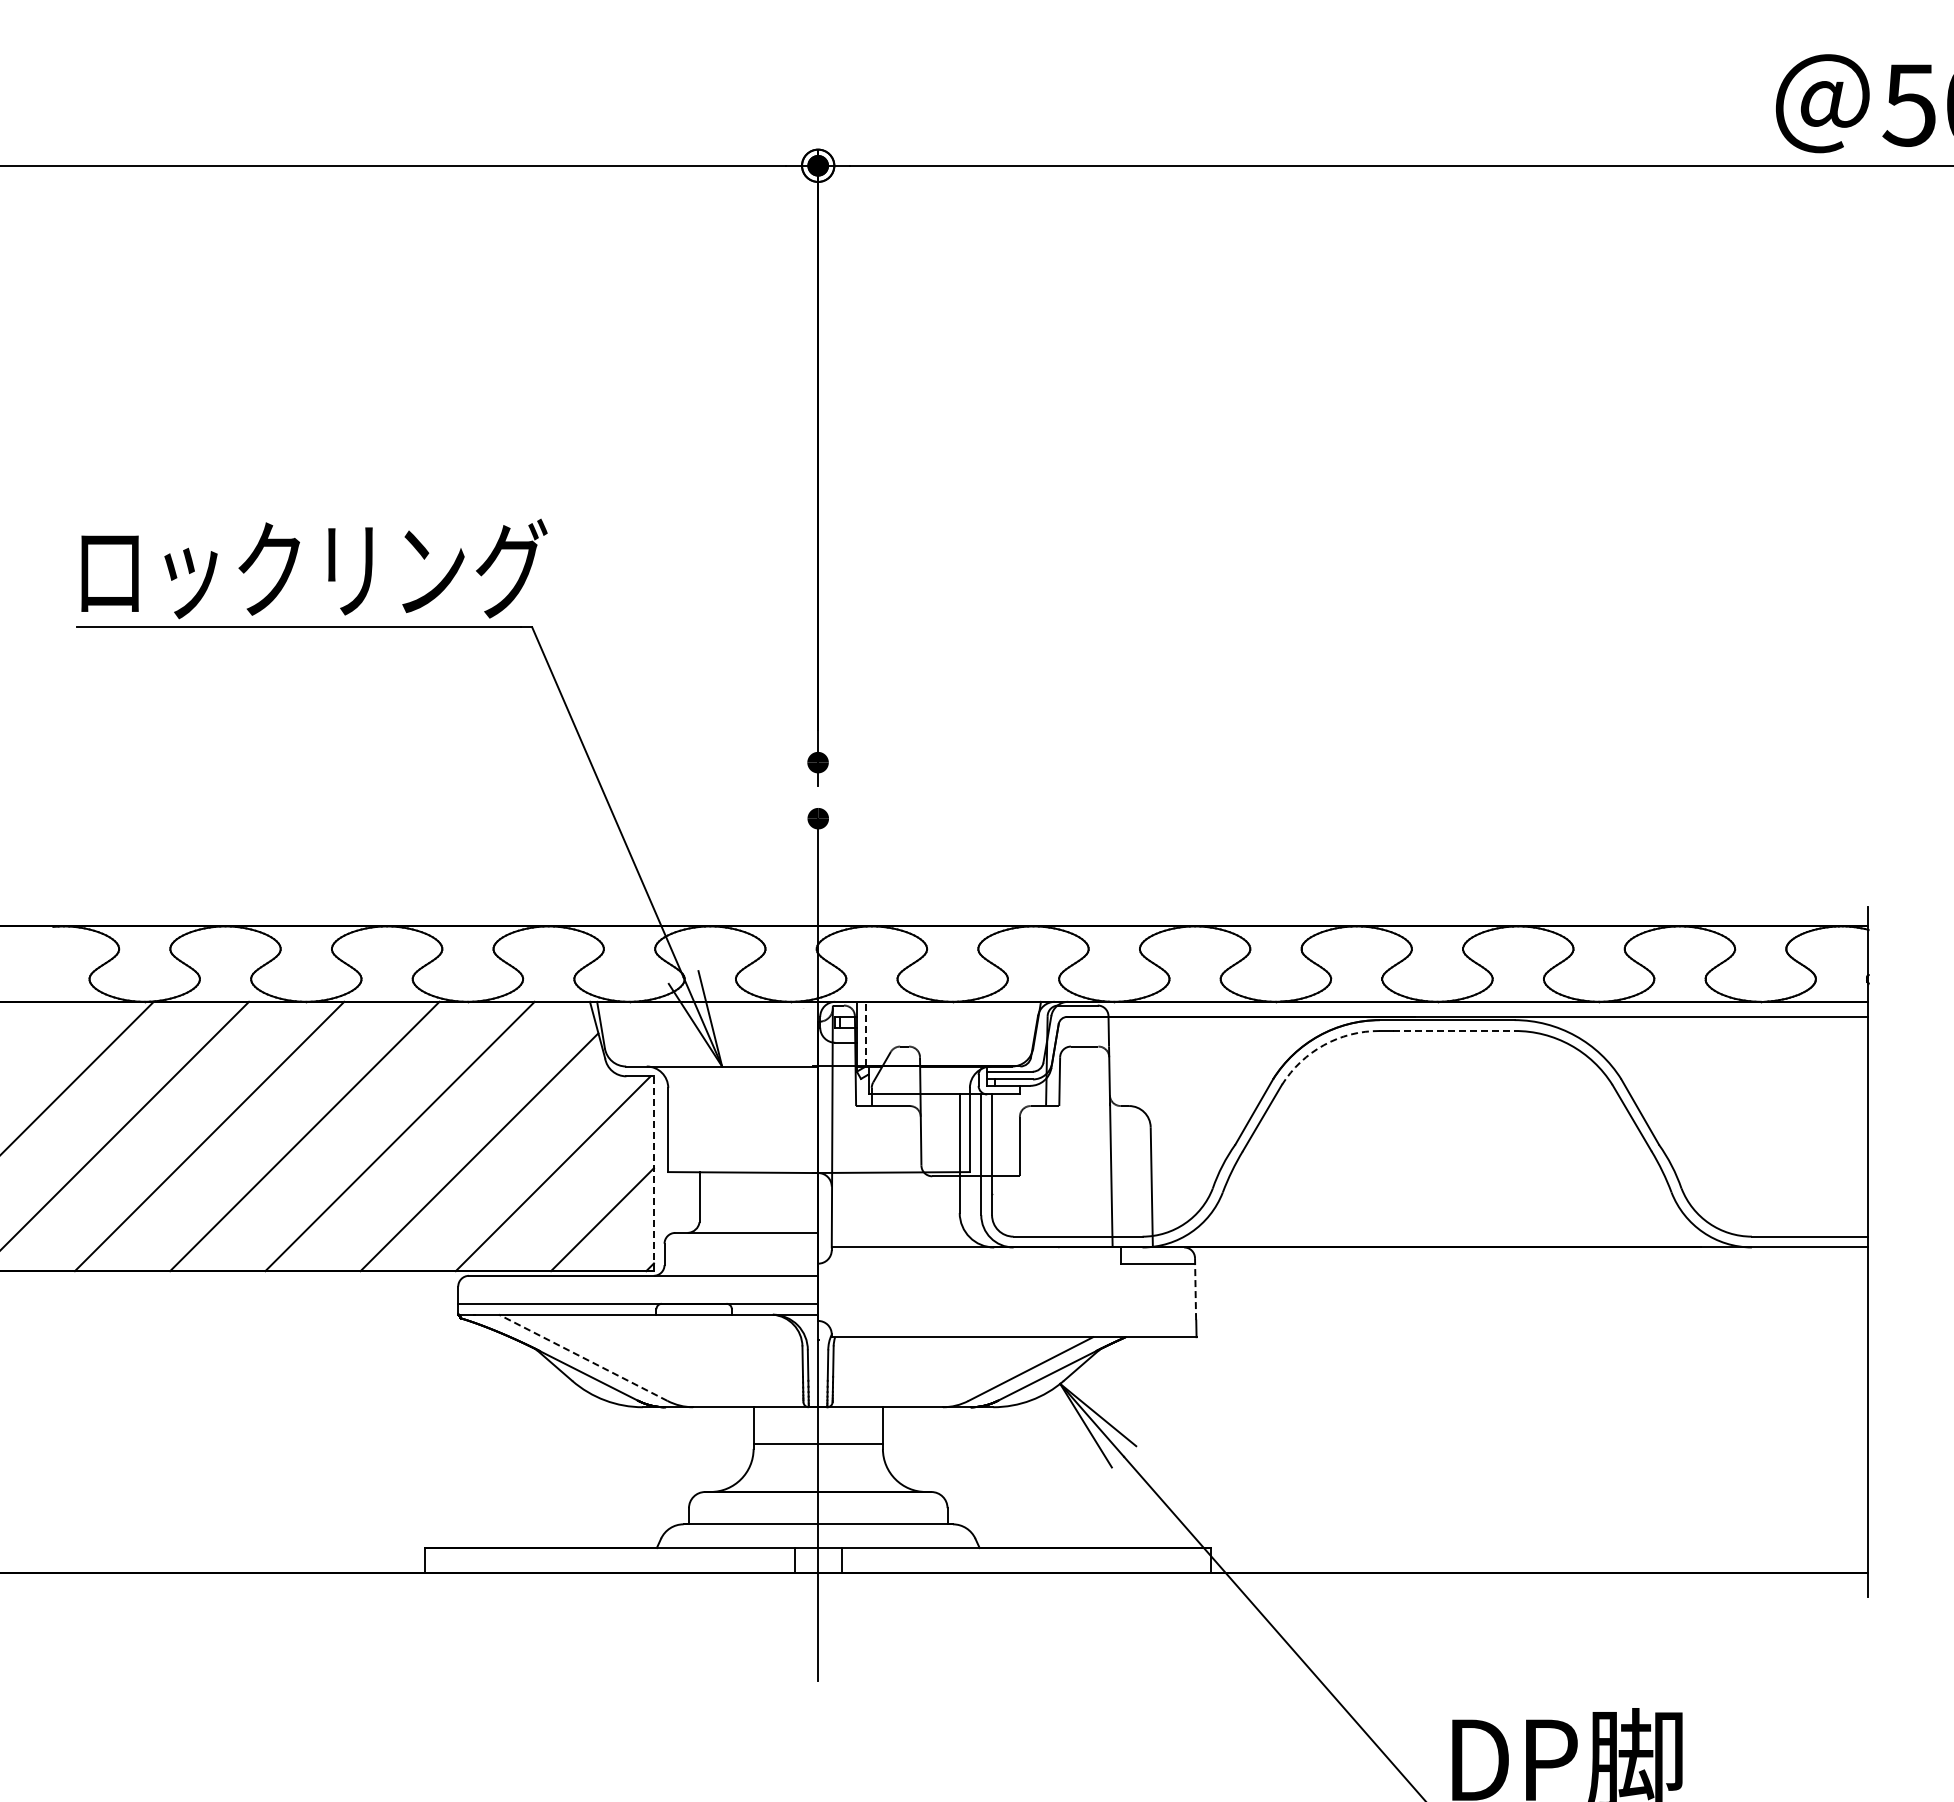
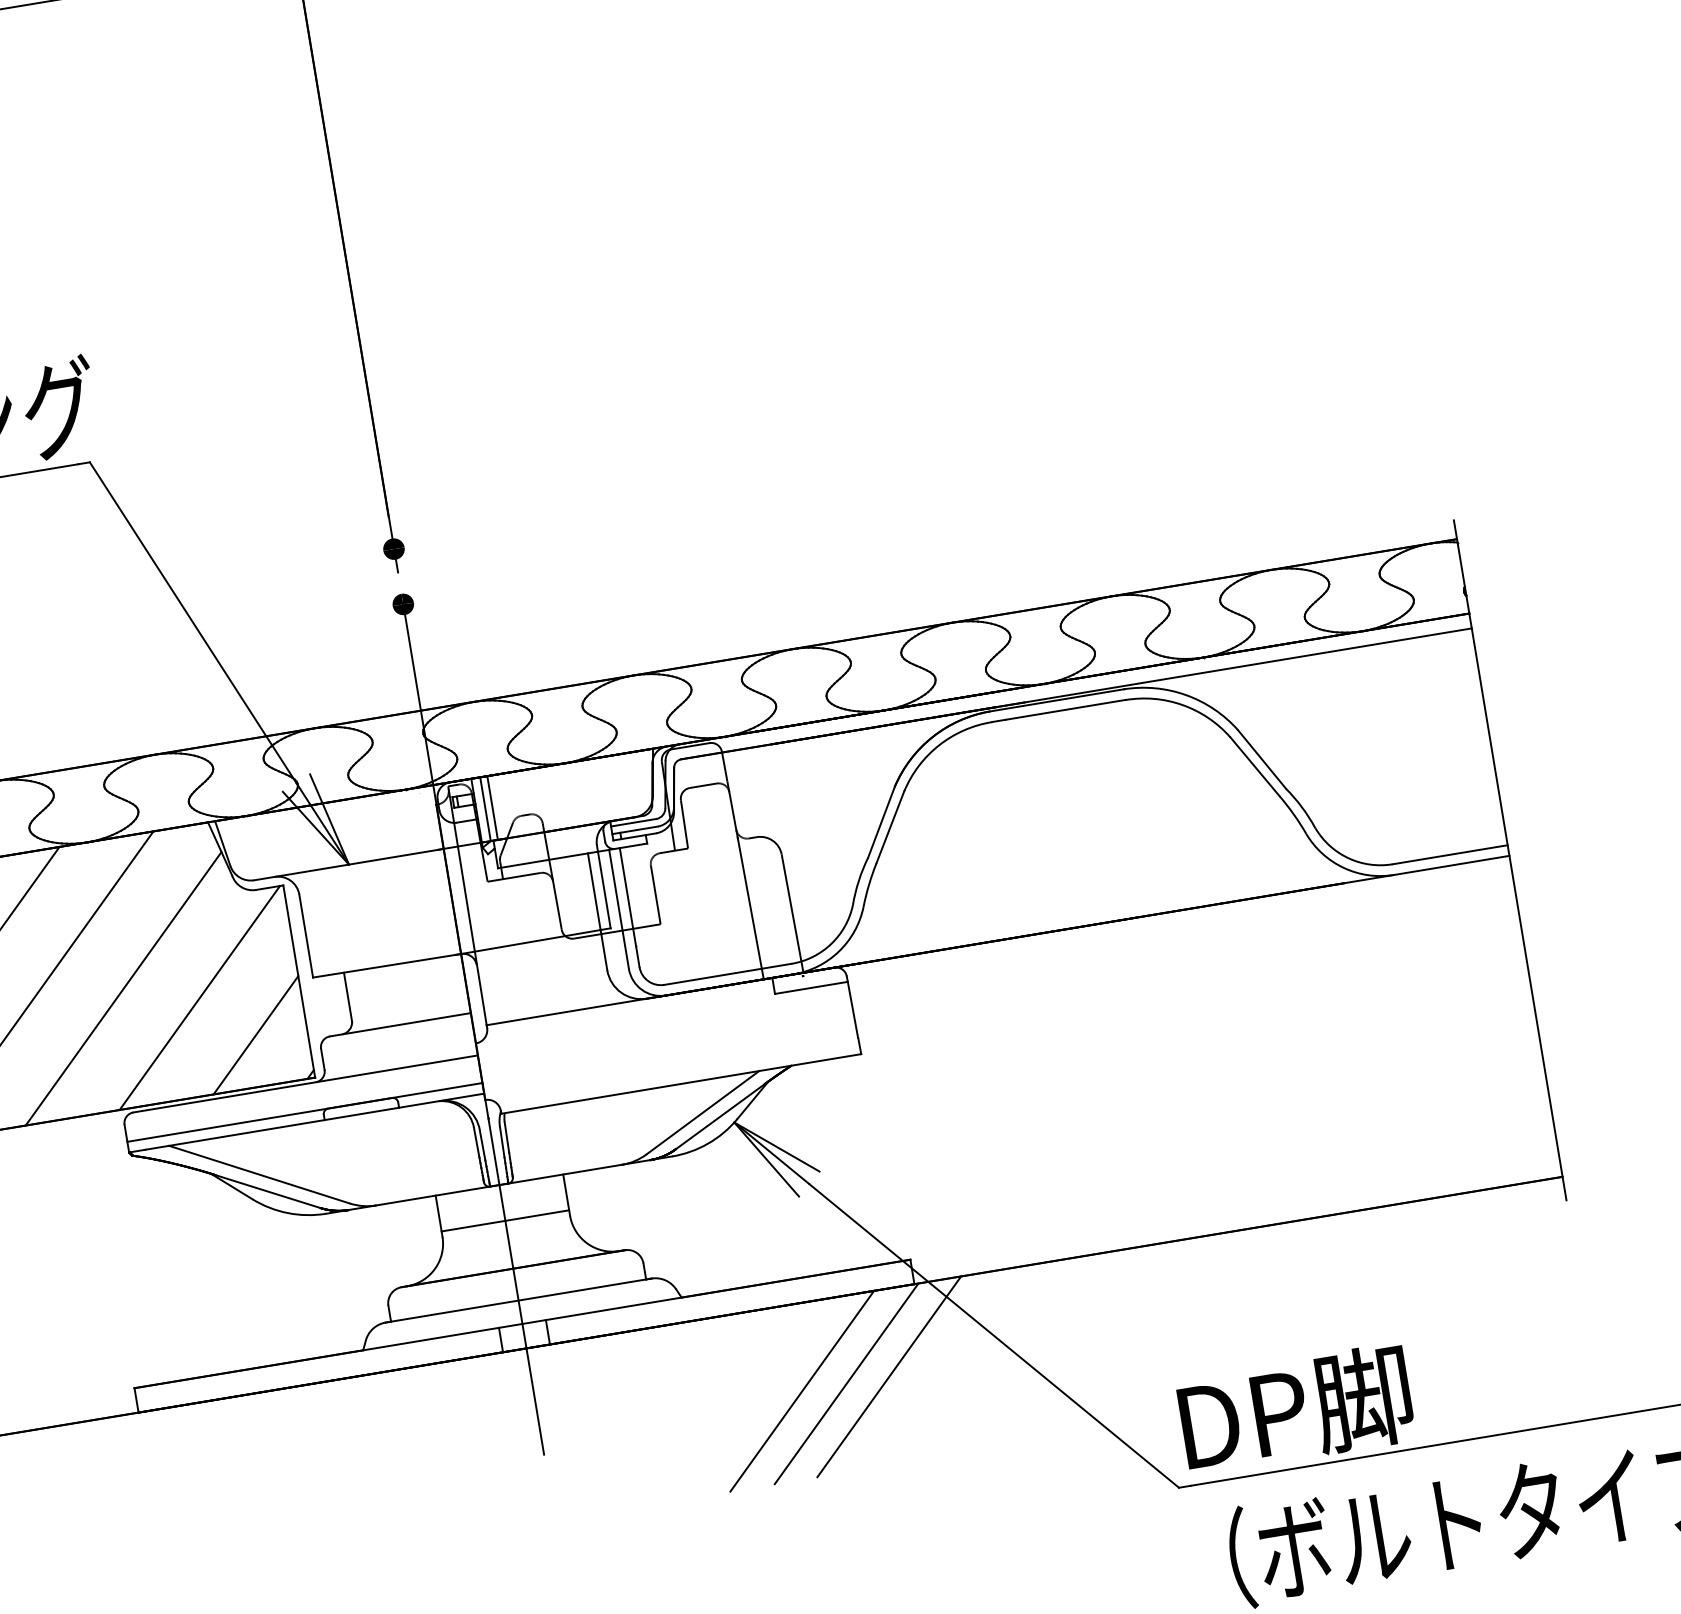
line: (1454, 1030) -> (1065, 709), dashed -> solid
line: (865, 1033) -> (485, 808), dashed -> solid
line: (873, 1033) -> (492, 807), added
arc: (1323, 1045) -> (938, 745), dashed -> solid
line: (653, 1173) -> (298, 981), dashed -> solid
line: (1195, 1289) -> (852, 1007), dashed -> solid
line: (583, 1357) -> (259, 1174), dashed -> solid
line: (1083, 1659) -> (802, 1390), added
line: (1128, 1659) -> (846, 1383), added
line: (1171, 1659) -> (889, 1376), added

